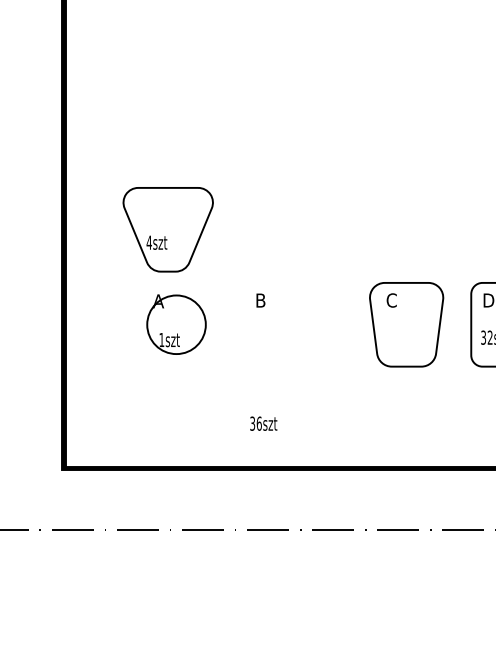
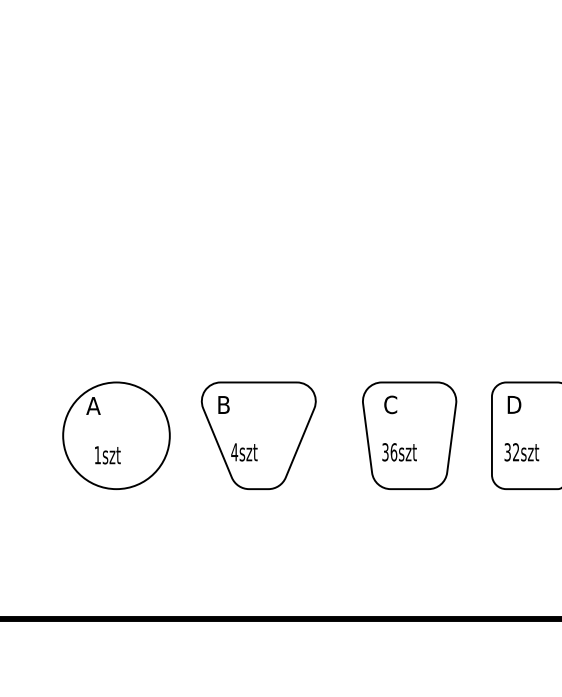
part: (167, 229) -> (257, 435), moved
circle: (176, 324) -> (116, 435), size x1.43
text: (263, 423) -> (399, 452), moved

